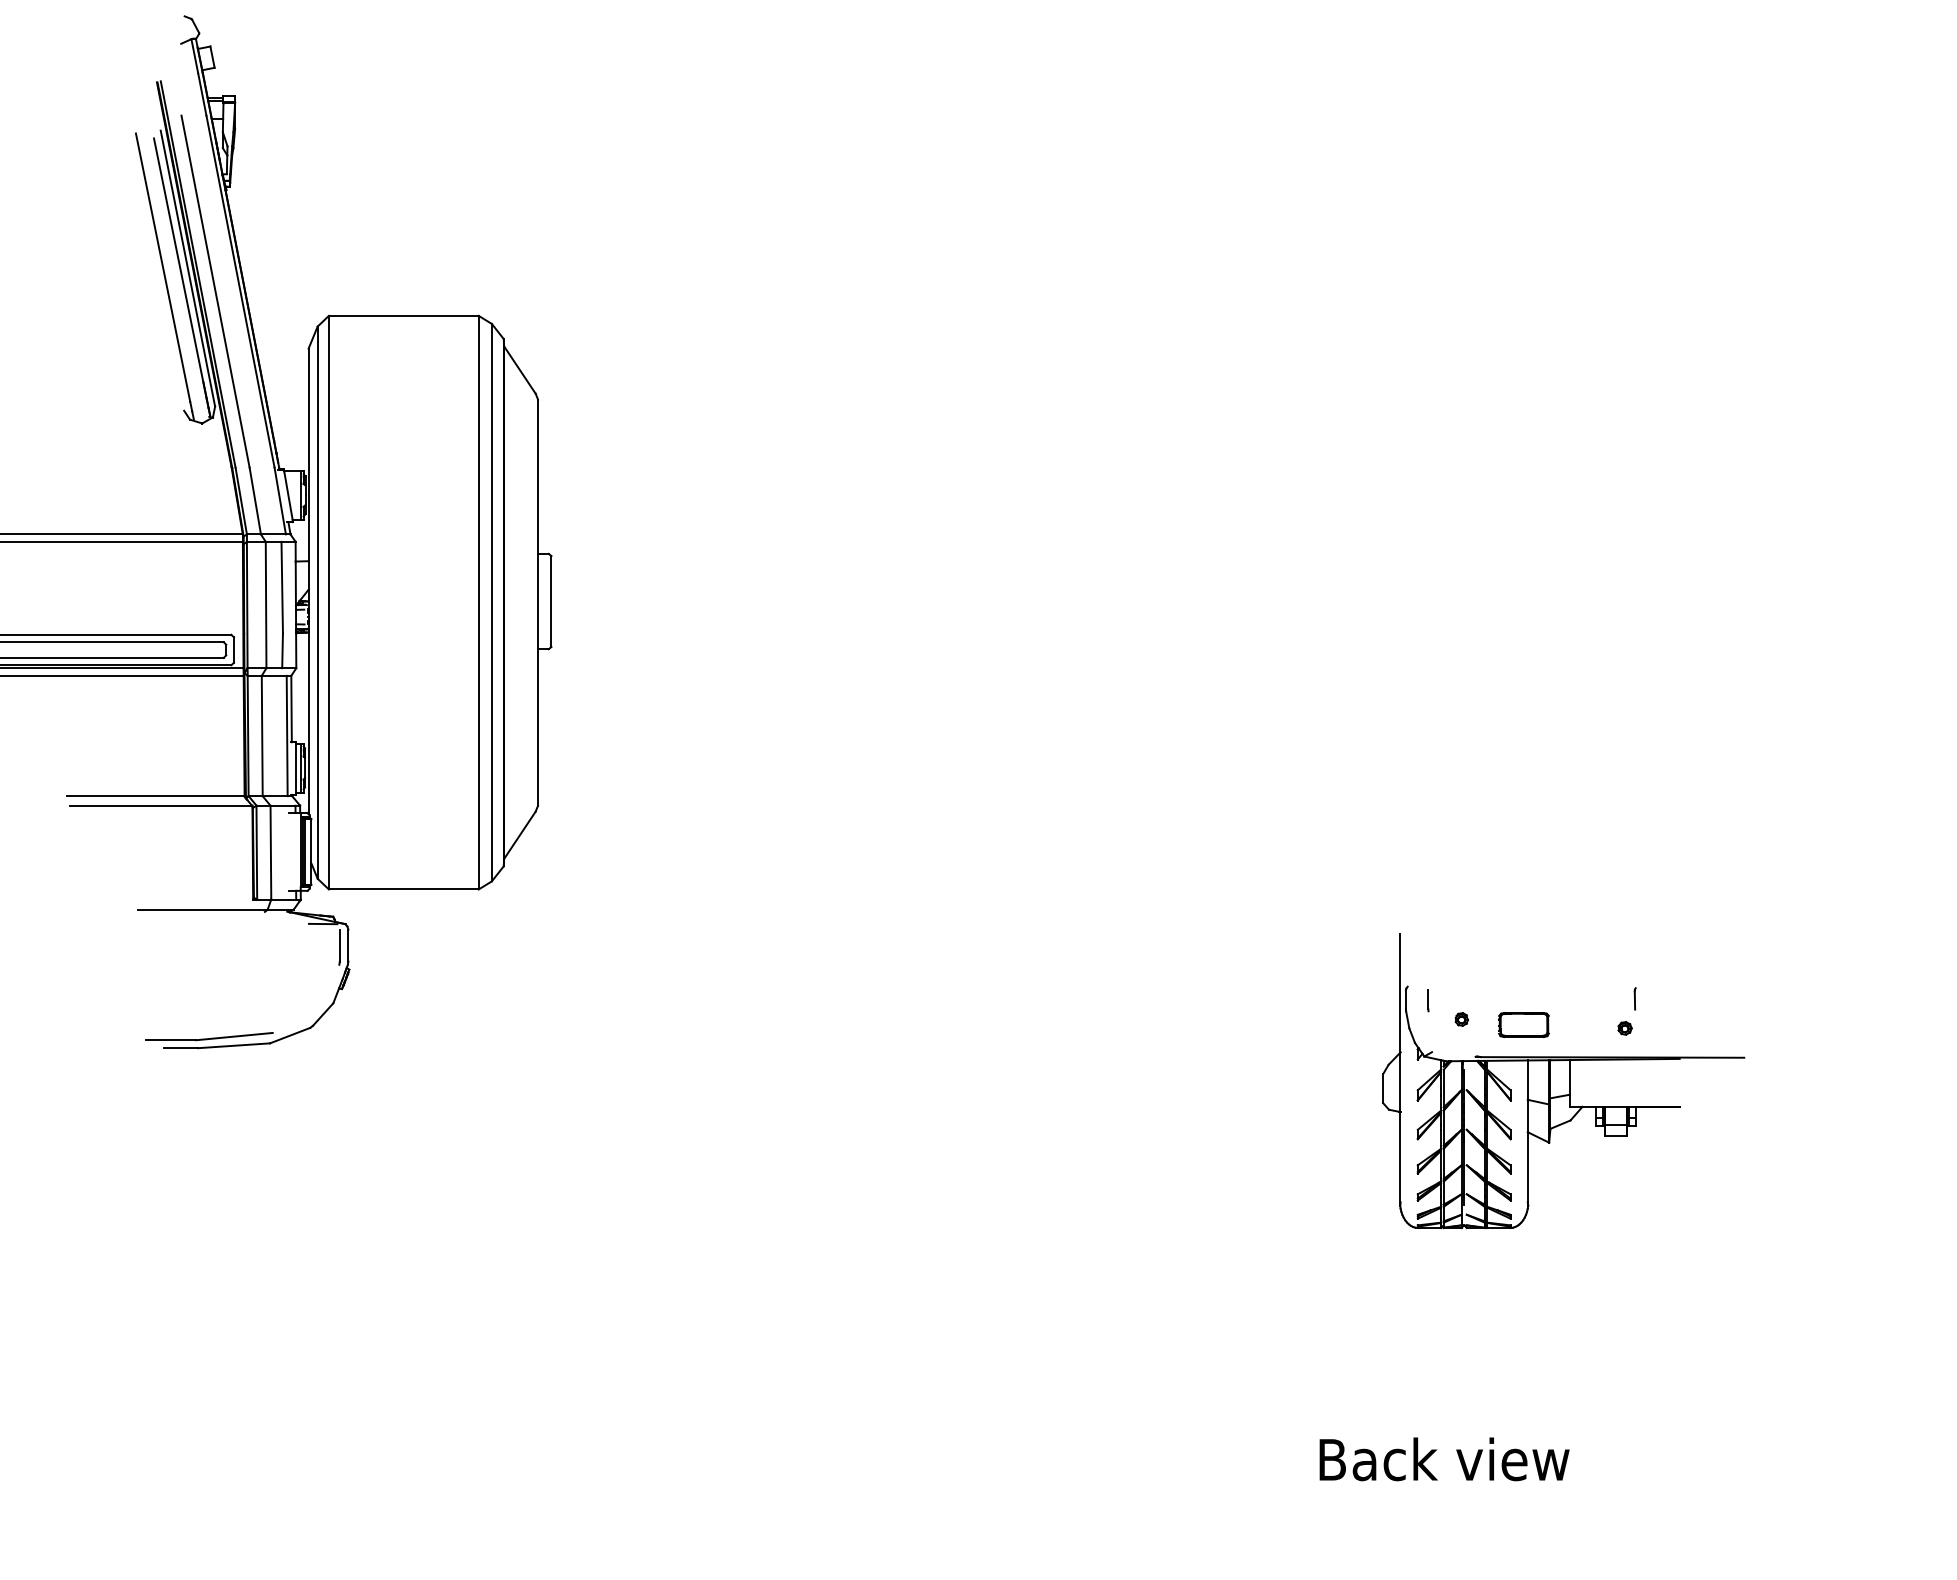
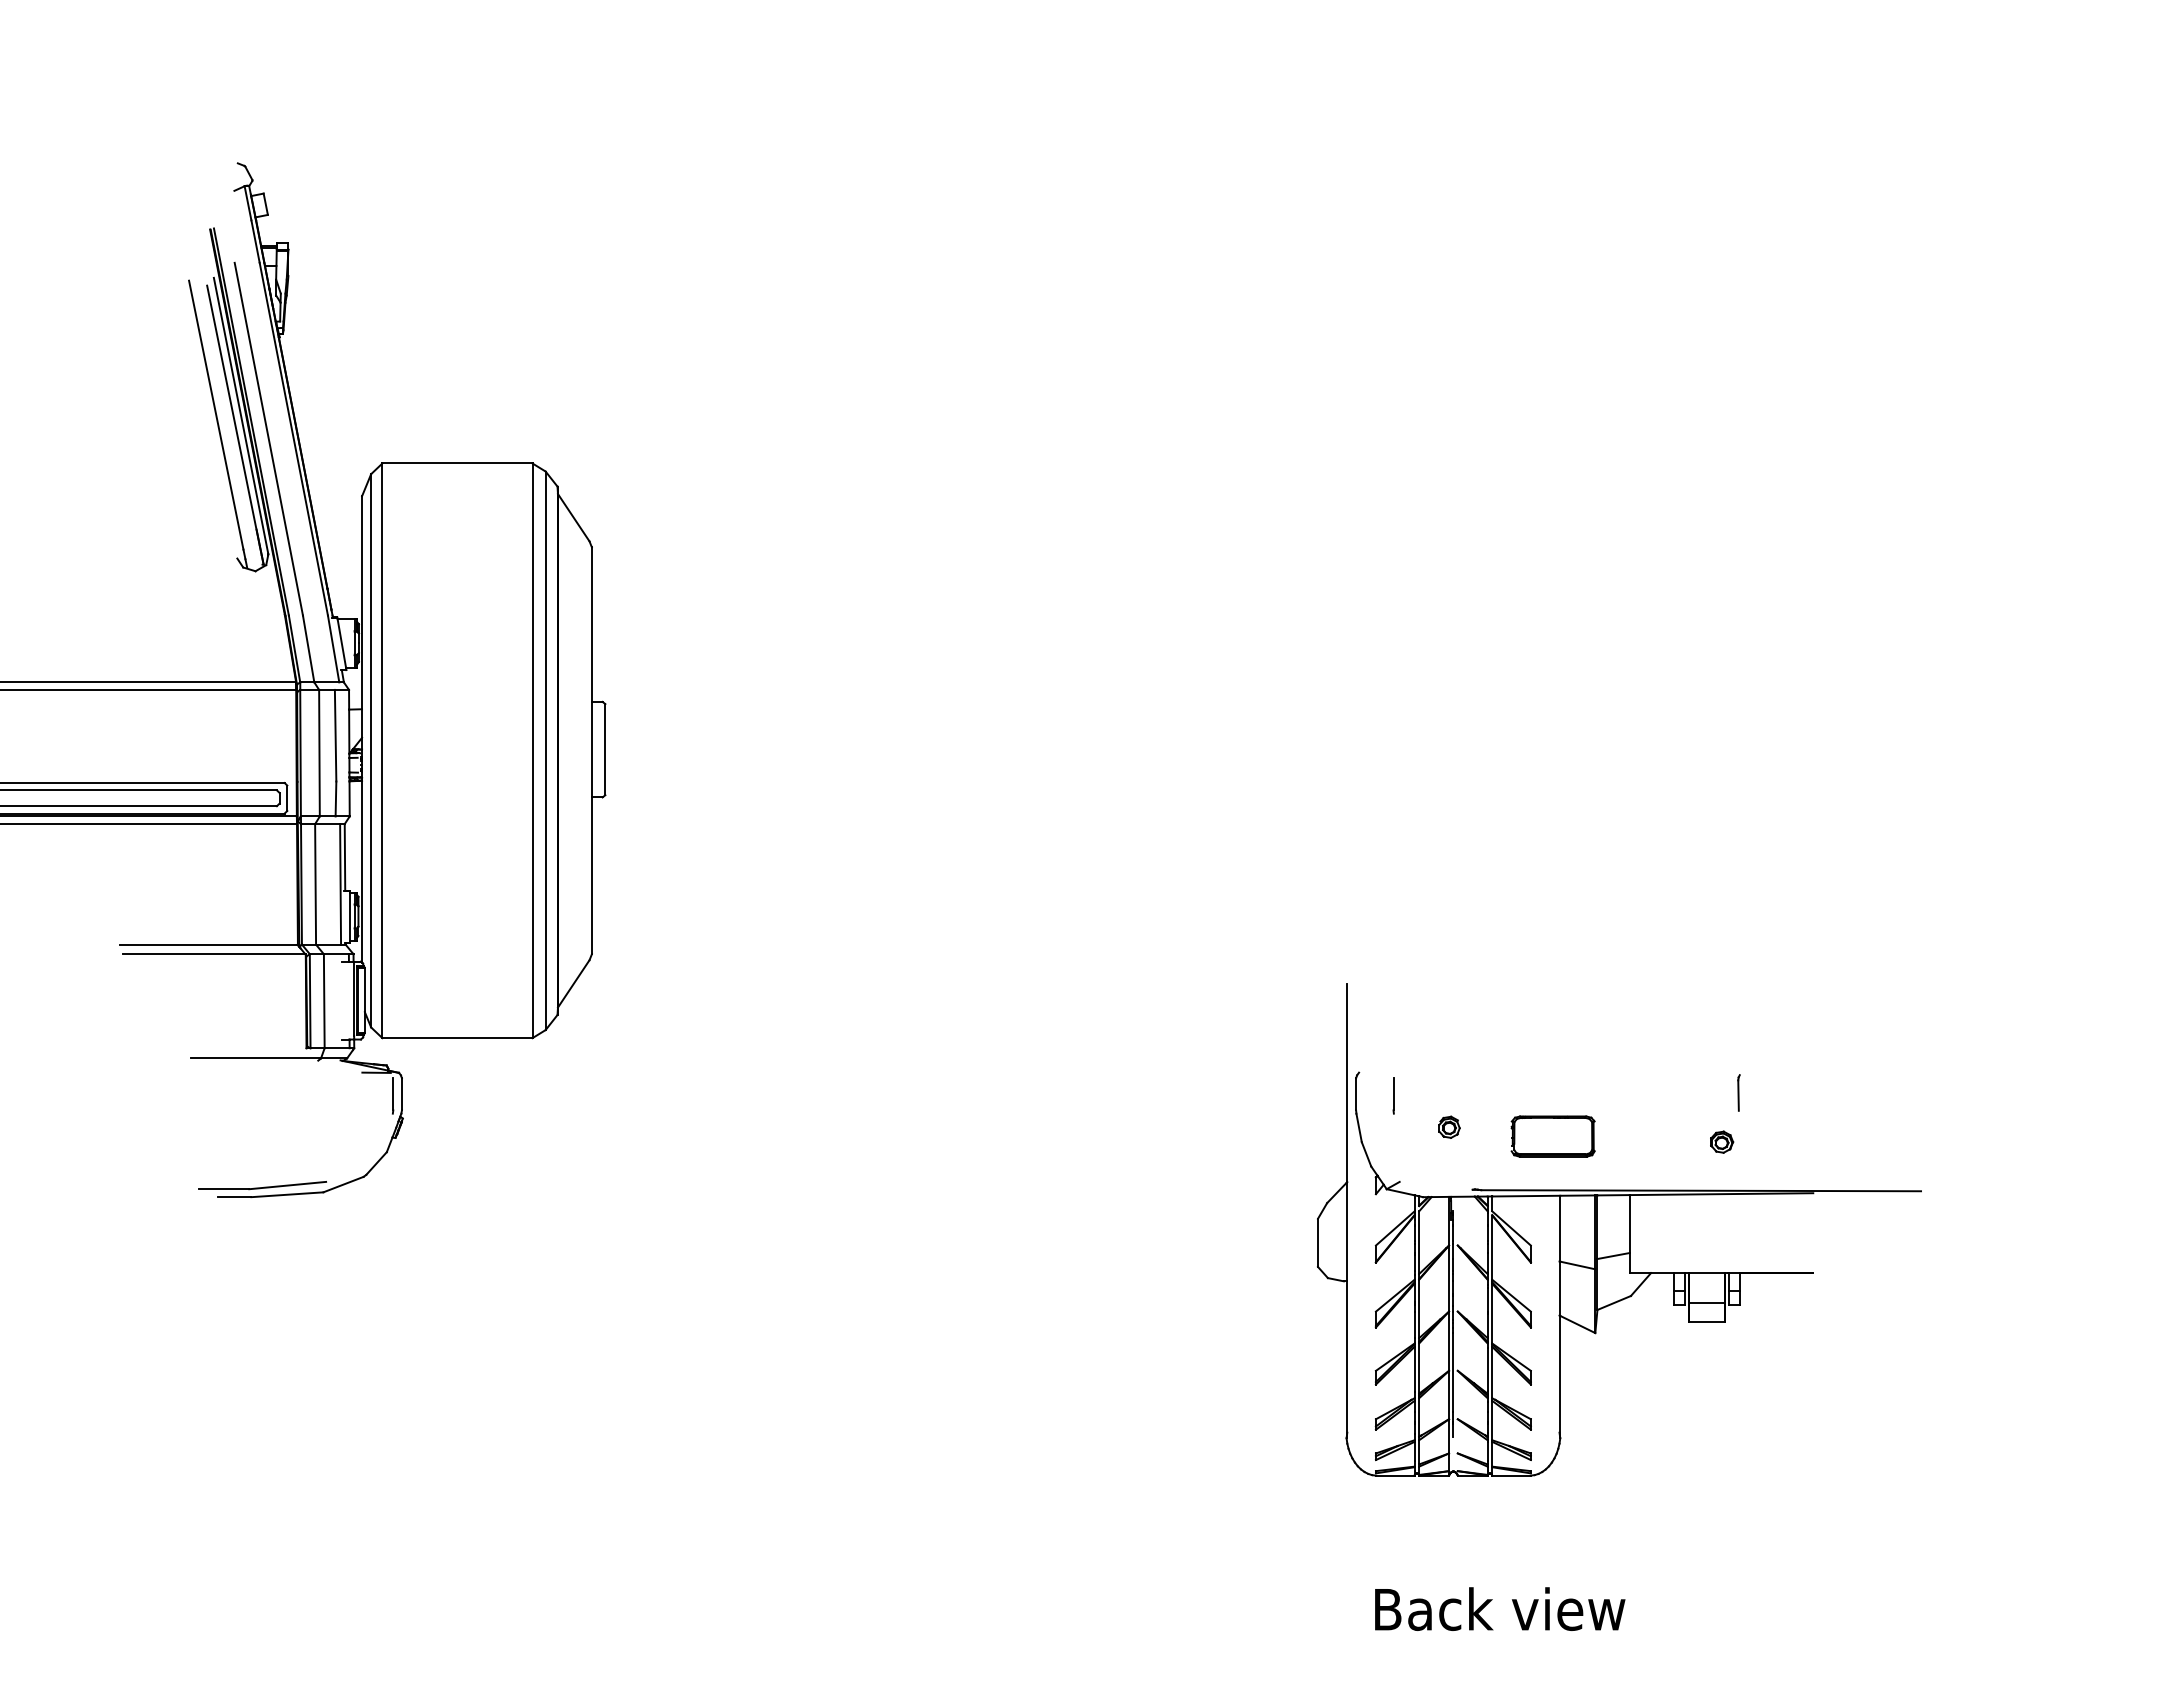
part: (1563, 1080) -> (1619, 1229), size x1.67

